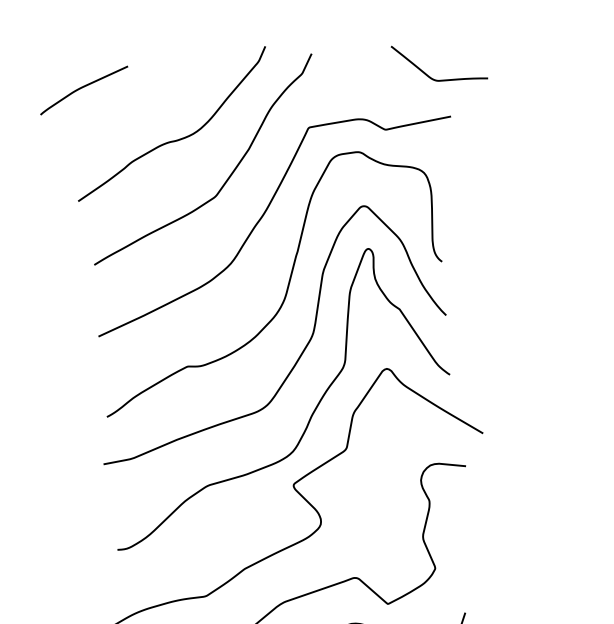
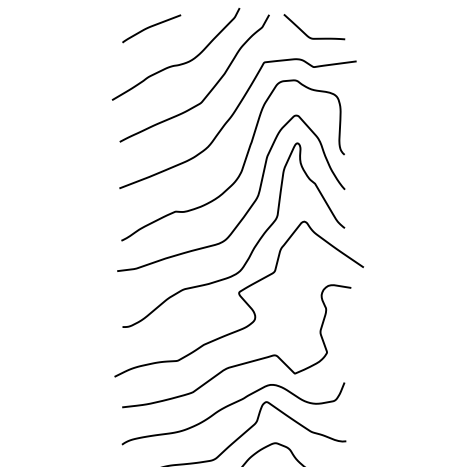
curve: (429, 74) -> (307, 34), moved
curve: (83, 88) -> (151, 27), moved

